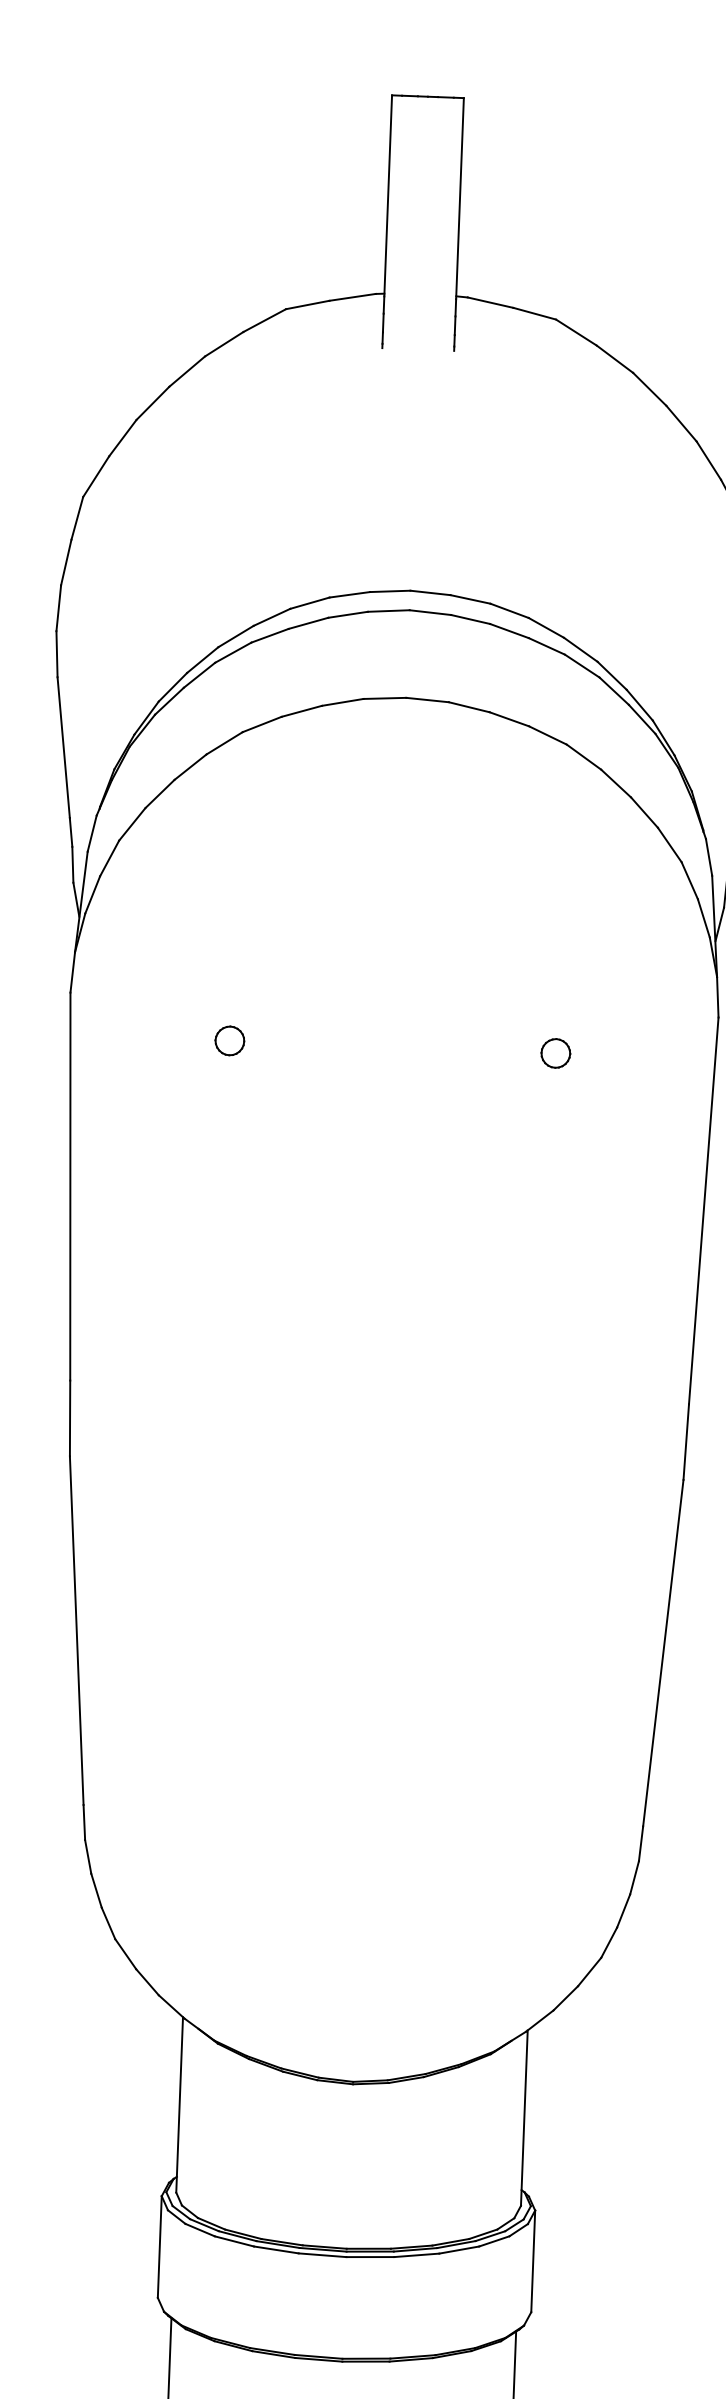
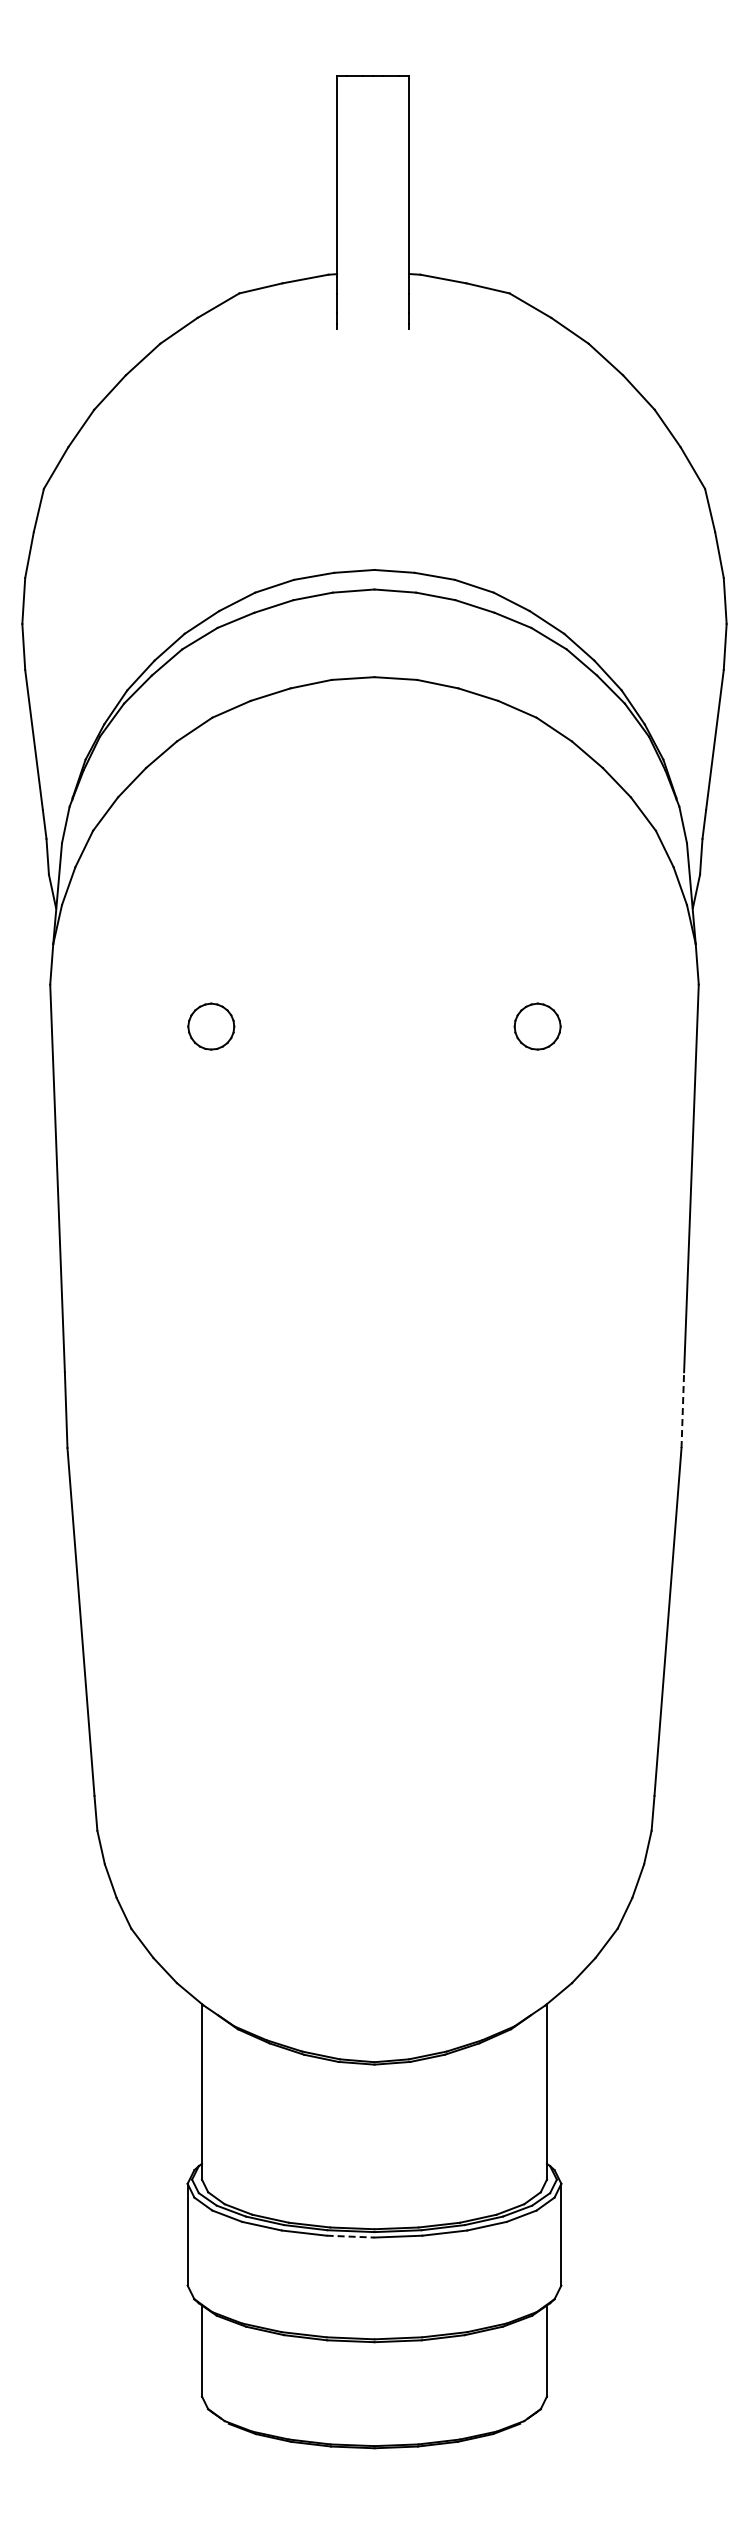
part: (230, 1040) -> (211, 1026), size x1.6
part: (555, 1053) -> (537, 1026), size x1.6
line: (685, 1442) -> (682, 1410), solid -> dashed
line: (322, 2255) -> (350, 2236), solid -> dashed

